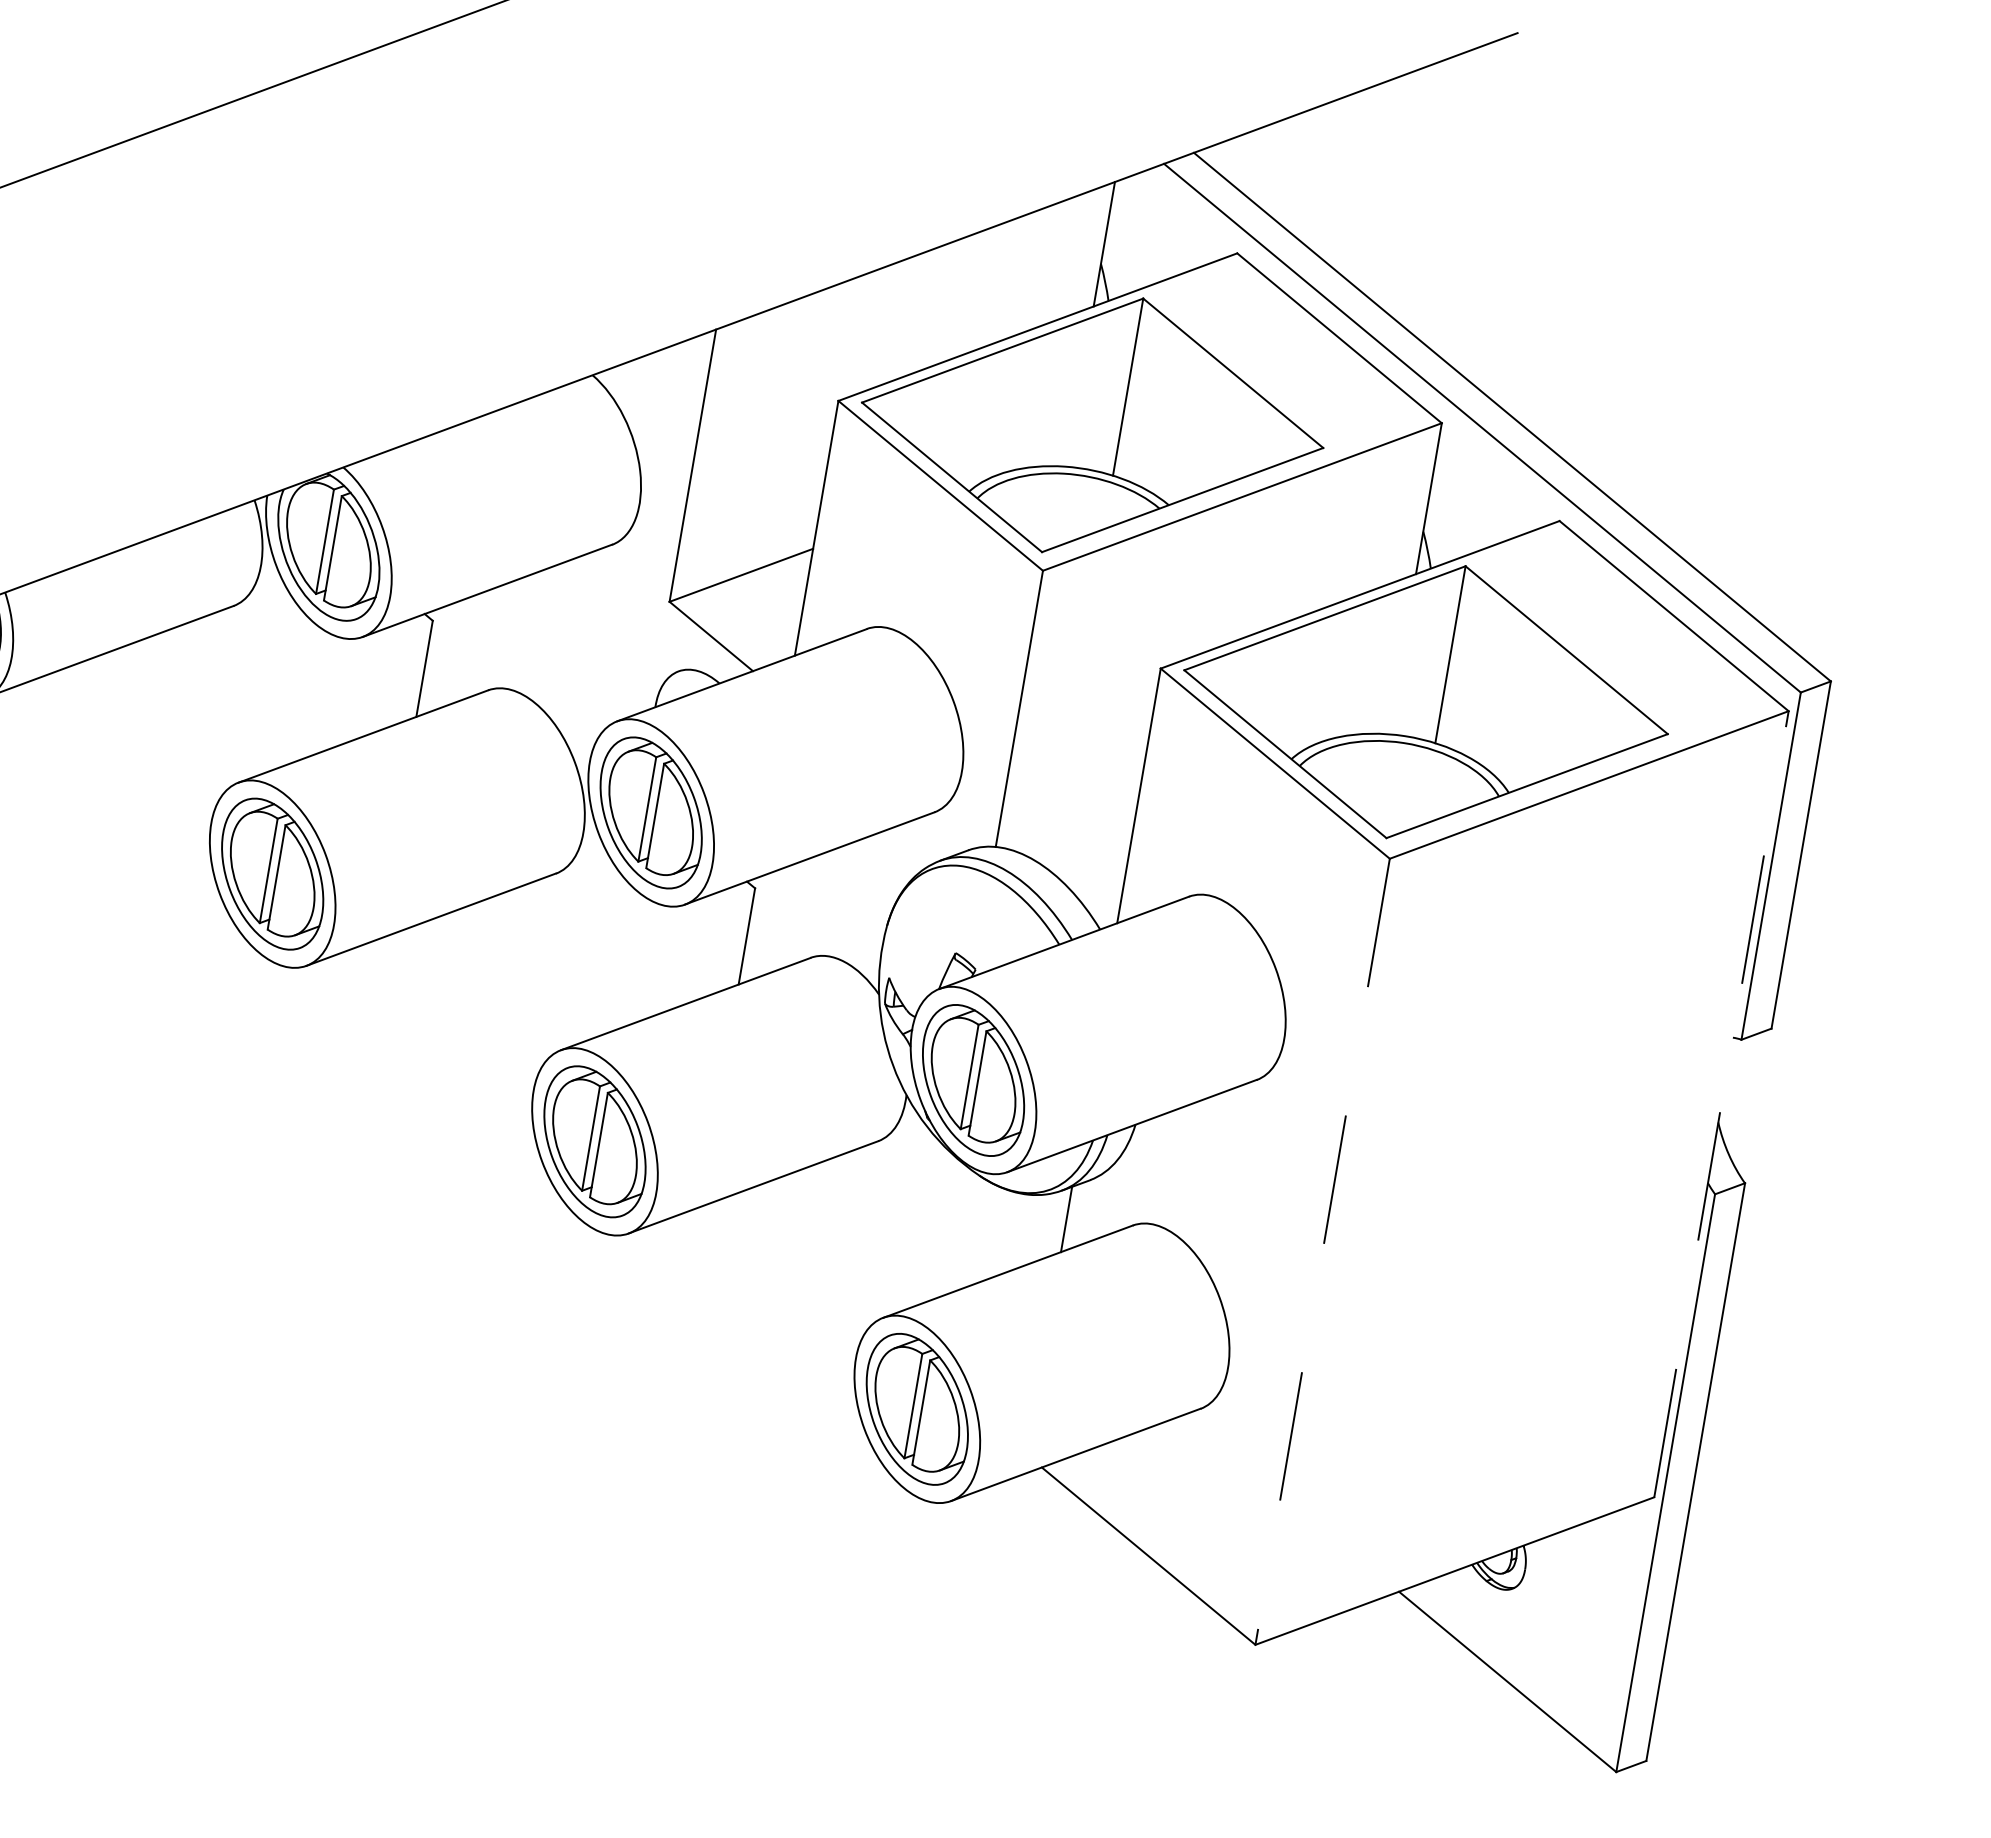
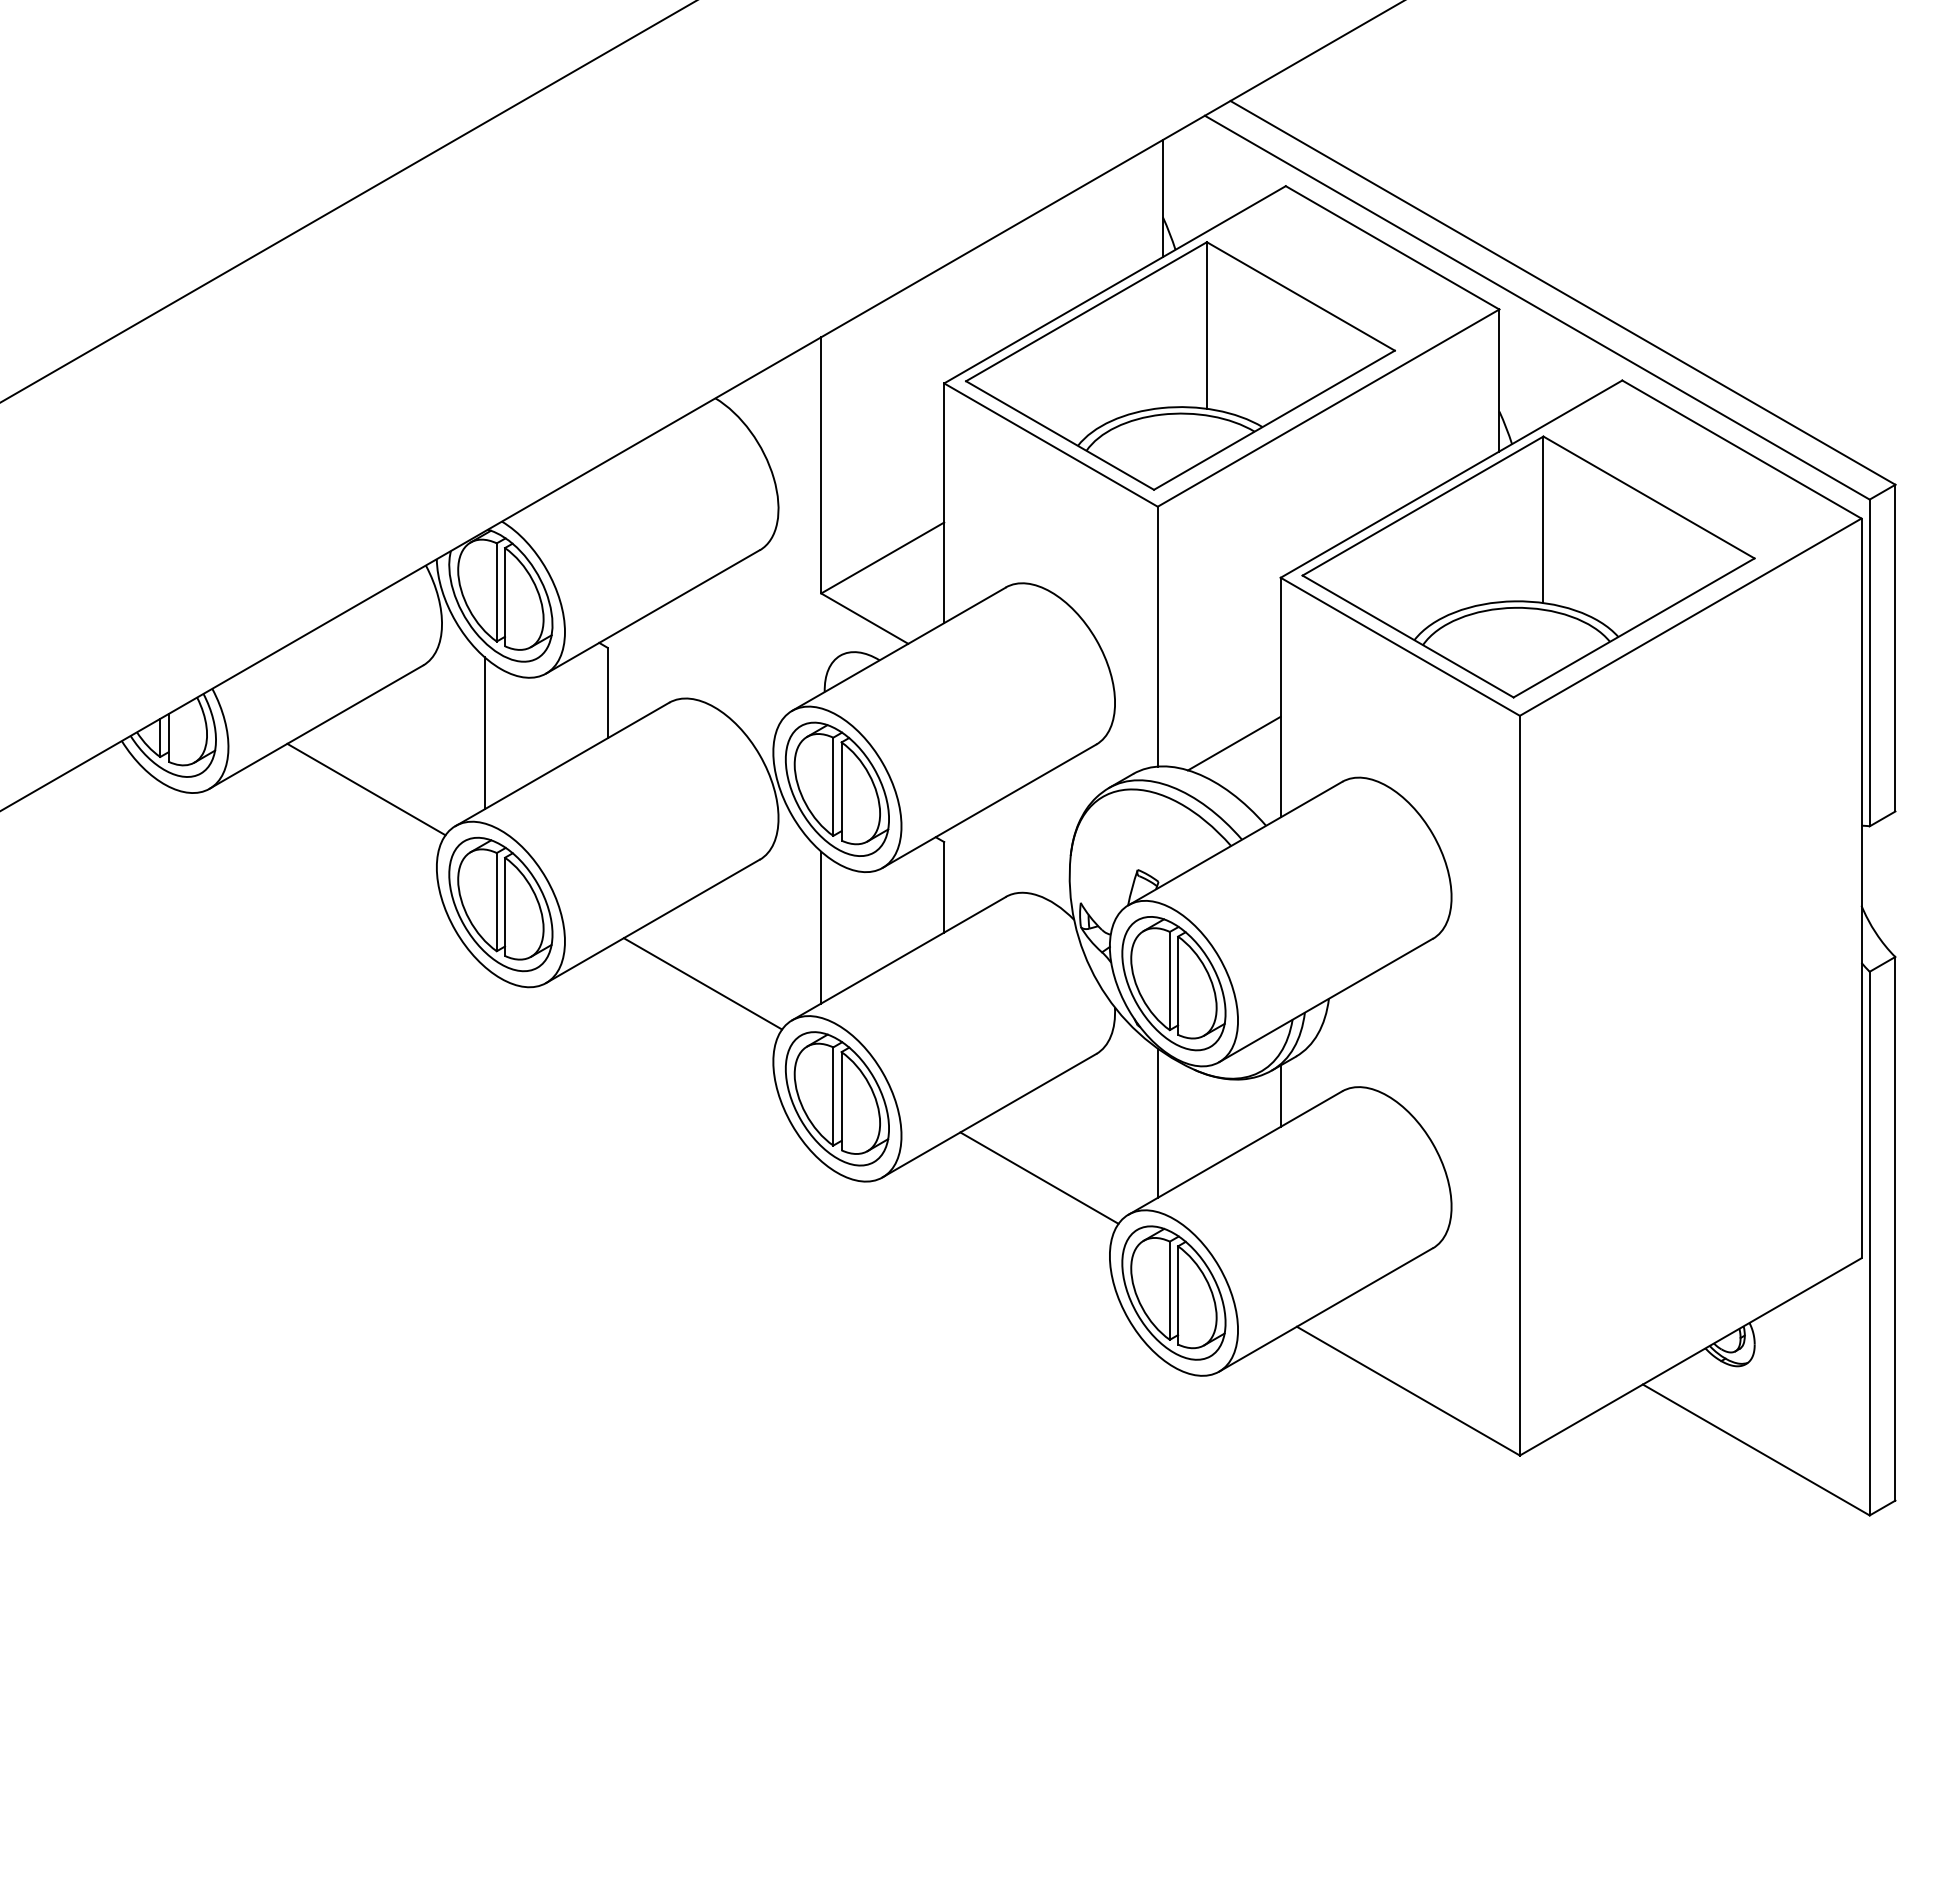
line: (286, 689) -> (484, 733), added
line: (150, 727) -> (366, 789), added
line: (1080, 836) -> (1233, 743), added
line: (609, 956) -> (821, 927), added
line: (472, 994) -> (702, 983), added
line: (1721, 1104) -> (1861, 888), dashed -> solid
line: (930, 1225) -> (1157, 1122), added
line: (1322, 1251) -> (1519, 1085), dashed -> solid
line: (795, 1262) -> (1039, 1177), added

